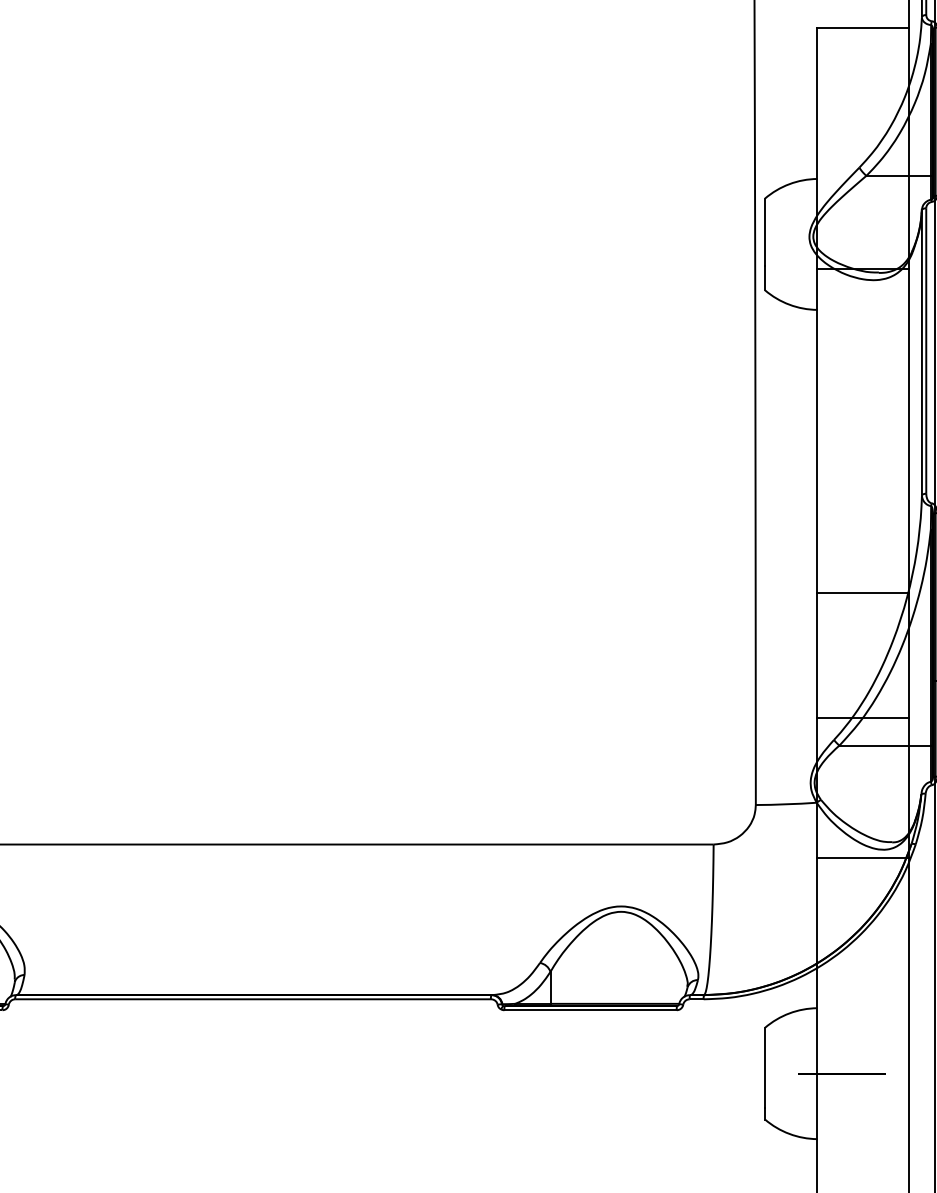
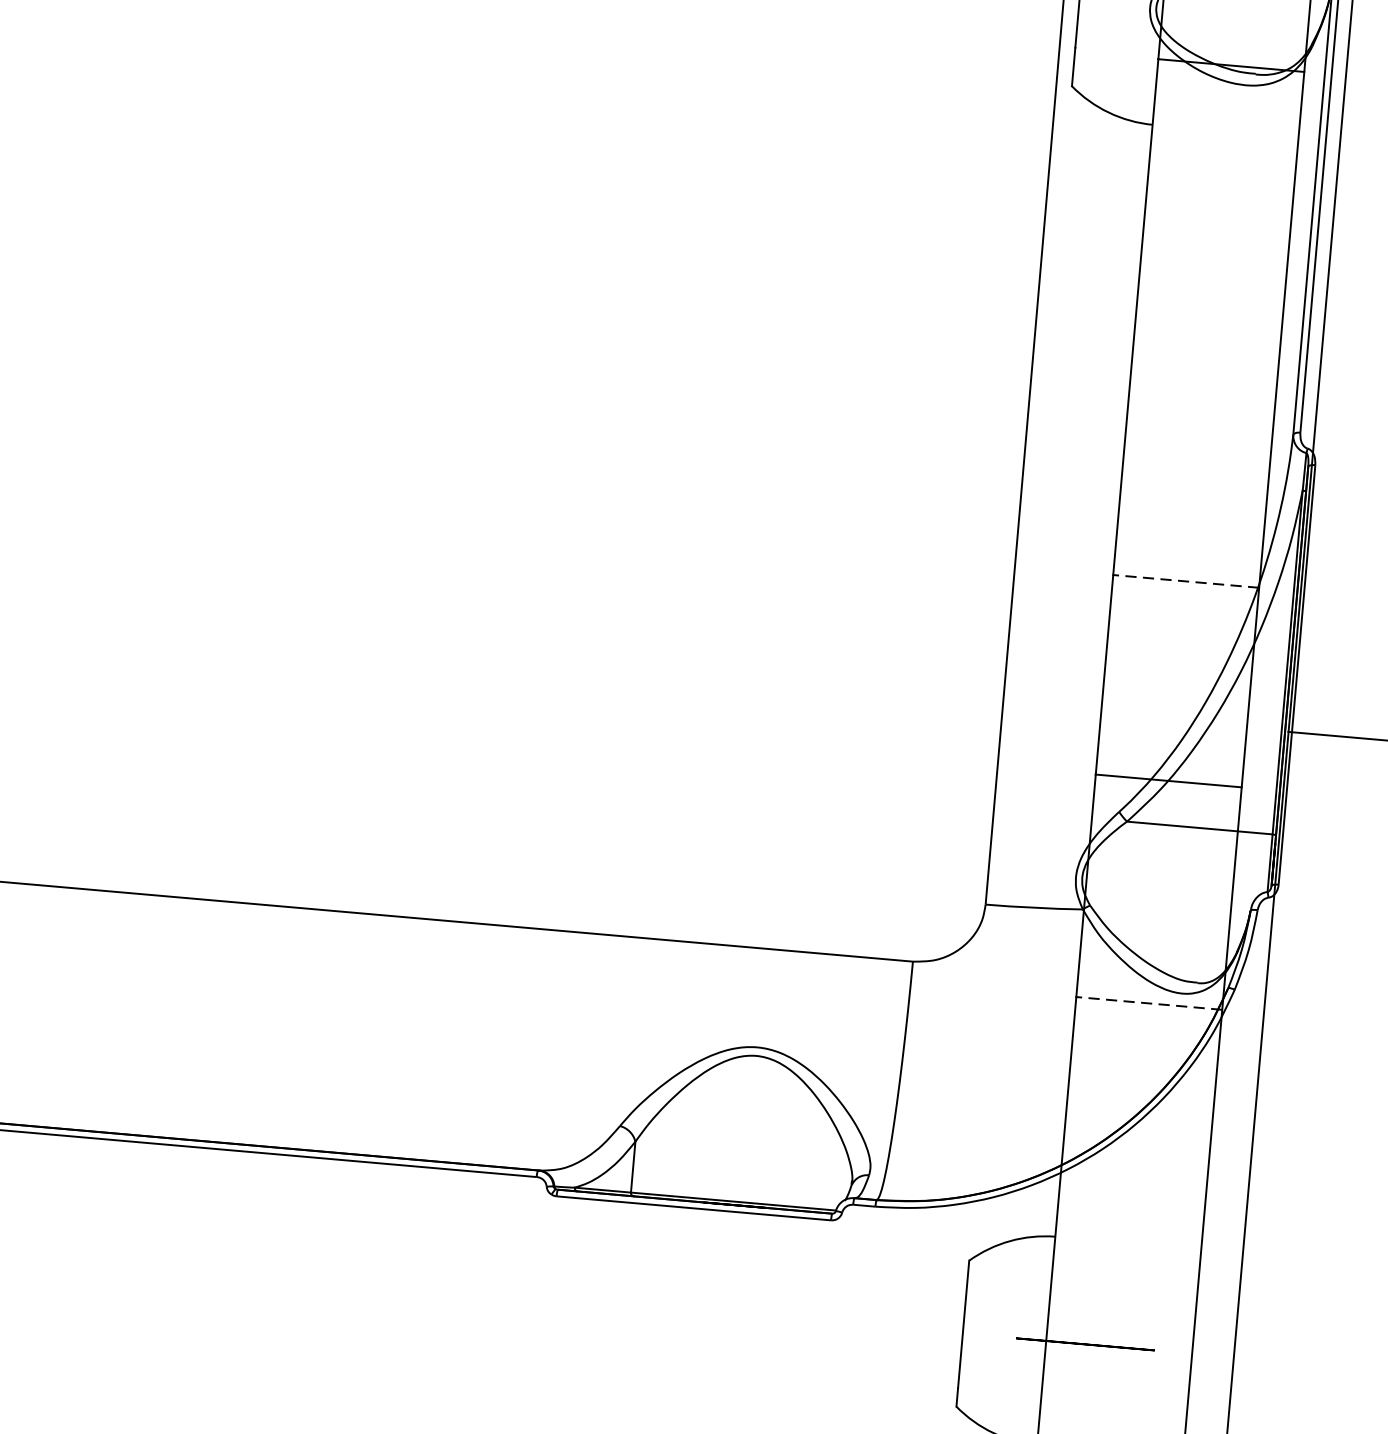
line: (863, 592) -> (1186, 581), solid -> dashed
line: (863, 857) -> (1149, 1003), solid -> dashed

